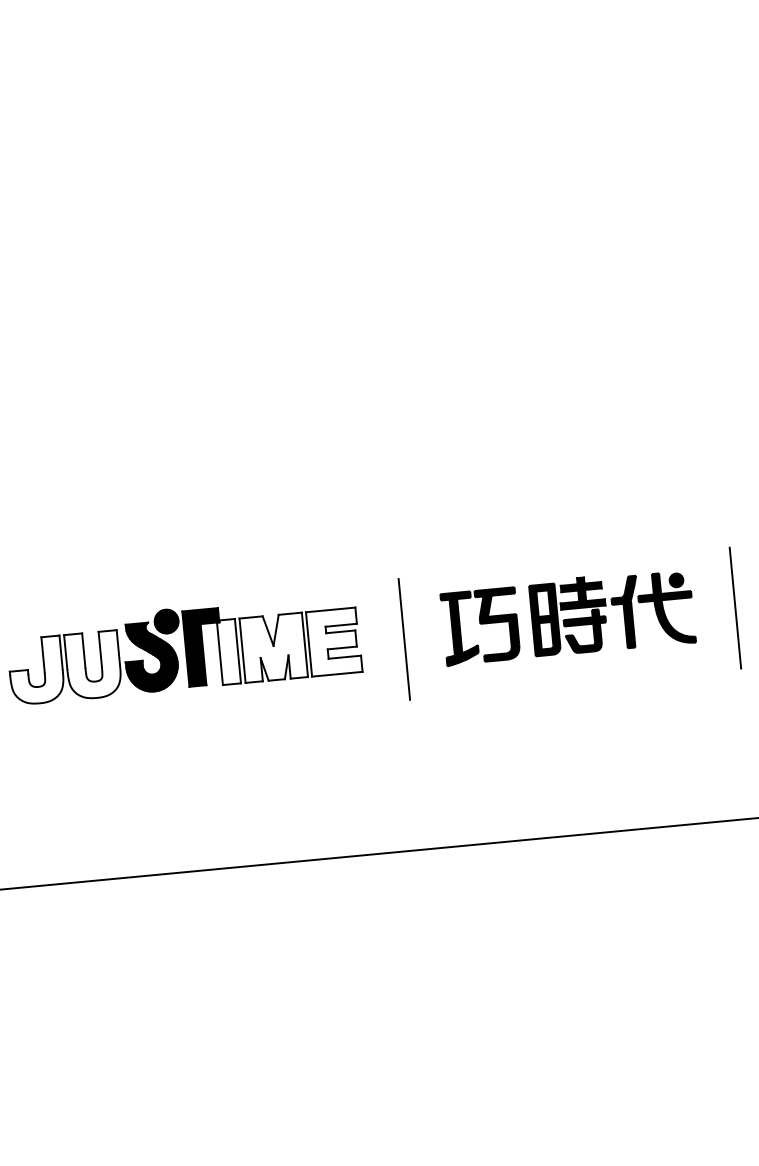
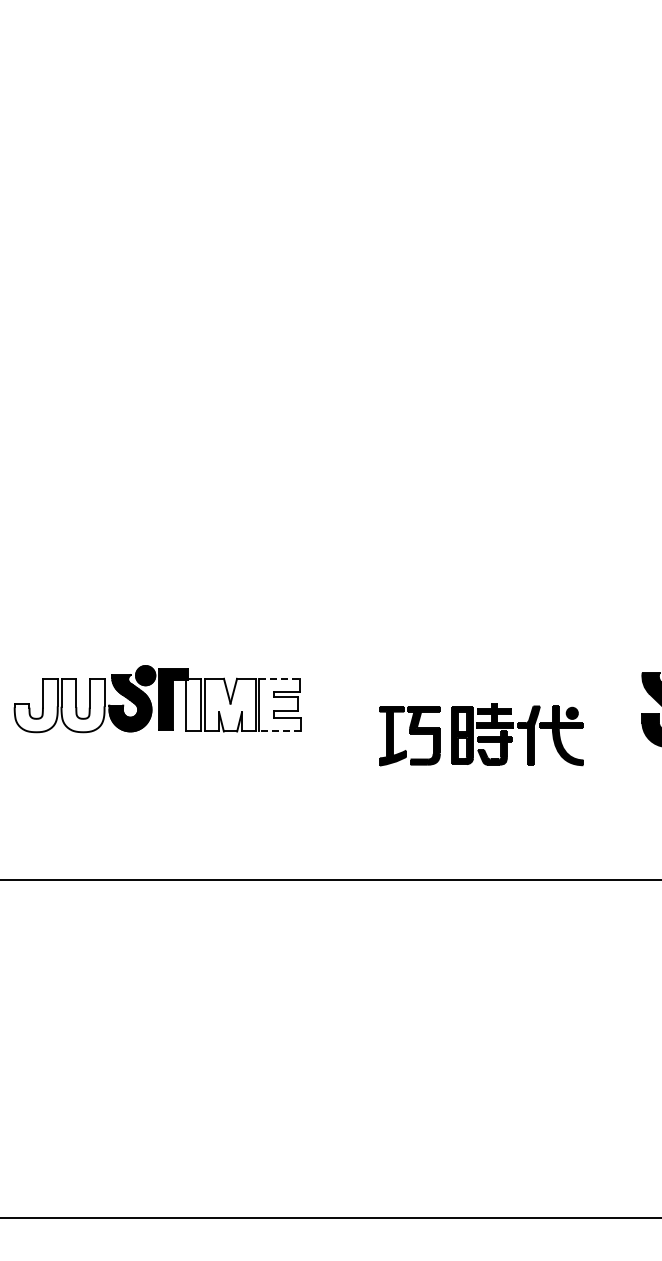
line: (734, 607) -> (607, 707), removed
line: (331, 609) -> (280, 678), solid -> dashed
part: (567, 616) -> (481, 734), moved
line: (404, 638) -> (337, 707), removed
line: (337, 674) -> (280, 731), solid -> dashed

